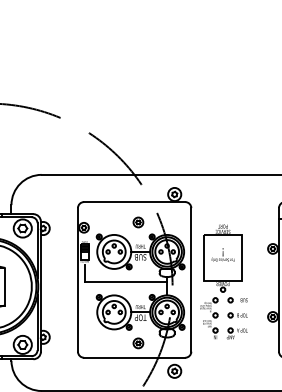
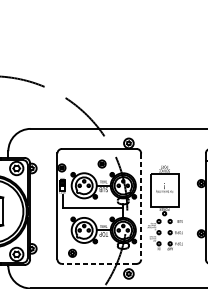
line: (191, 279) -> (141, 206), solid -> dashed
part: (138, 343) -> (72, 253), moved
line: (134, 357) -> (99, 263), solid -> dashed

